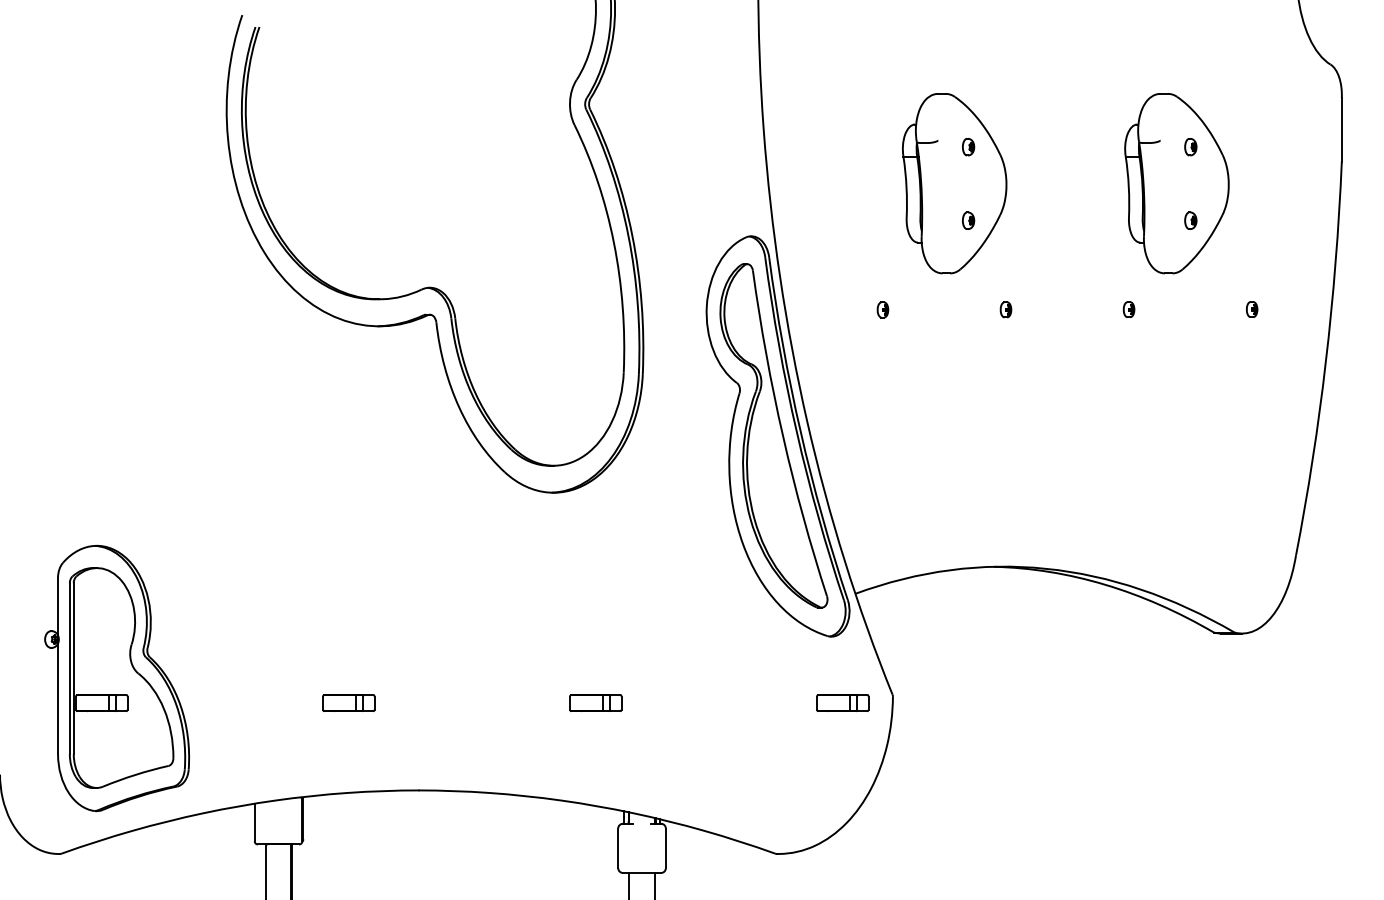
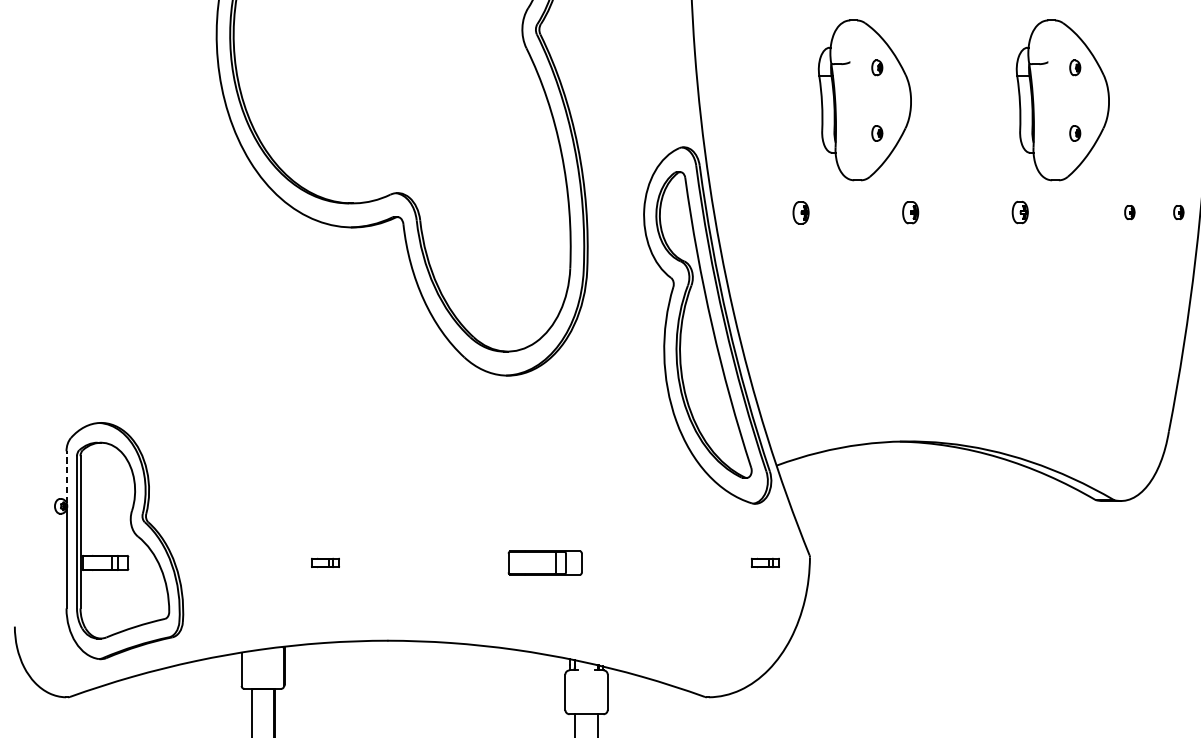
part: (882, 309) -> (800, 212), size x1.6
part: (1005, 309) -> (910, 212), size x1.6
part: (1128, 309) -> (1019, 212), size x1.6
part: (1307, 309) -> (1179, 212), added
line: (58, 606) -> (66, 476), solid -> dashed
part: (348, 702) -> (325, 562), size x0.6
part: (595, 702) -> (545, 562), size x1.6
part: (842, 702) -> (765, 562), size x0.6

